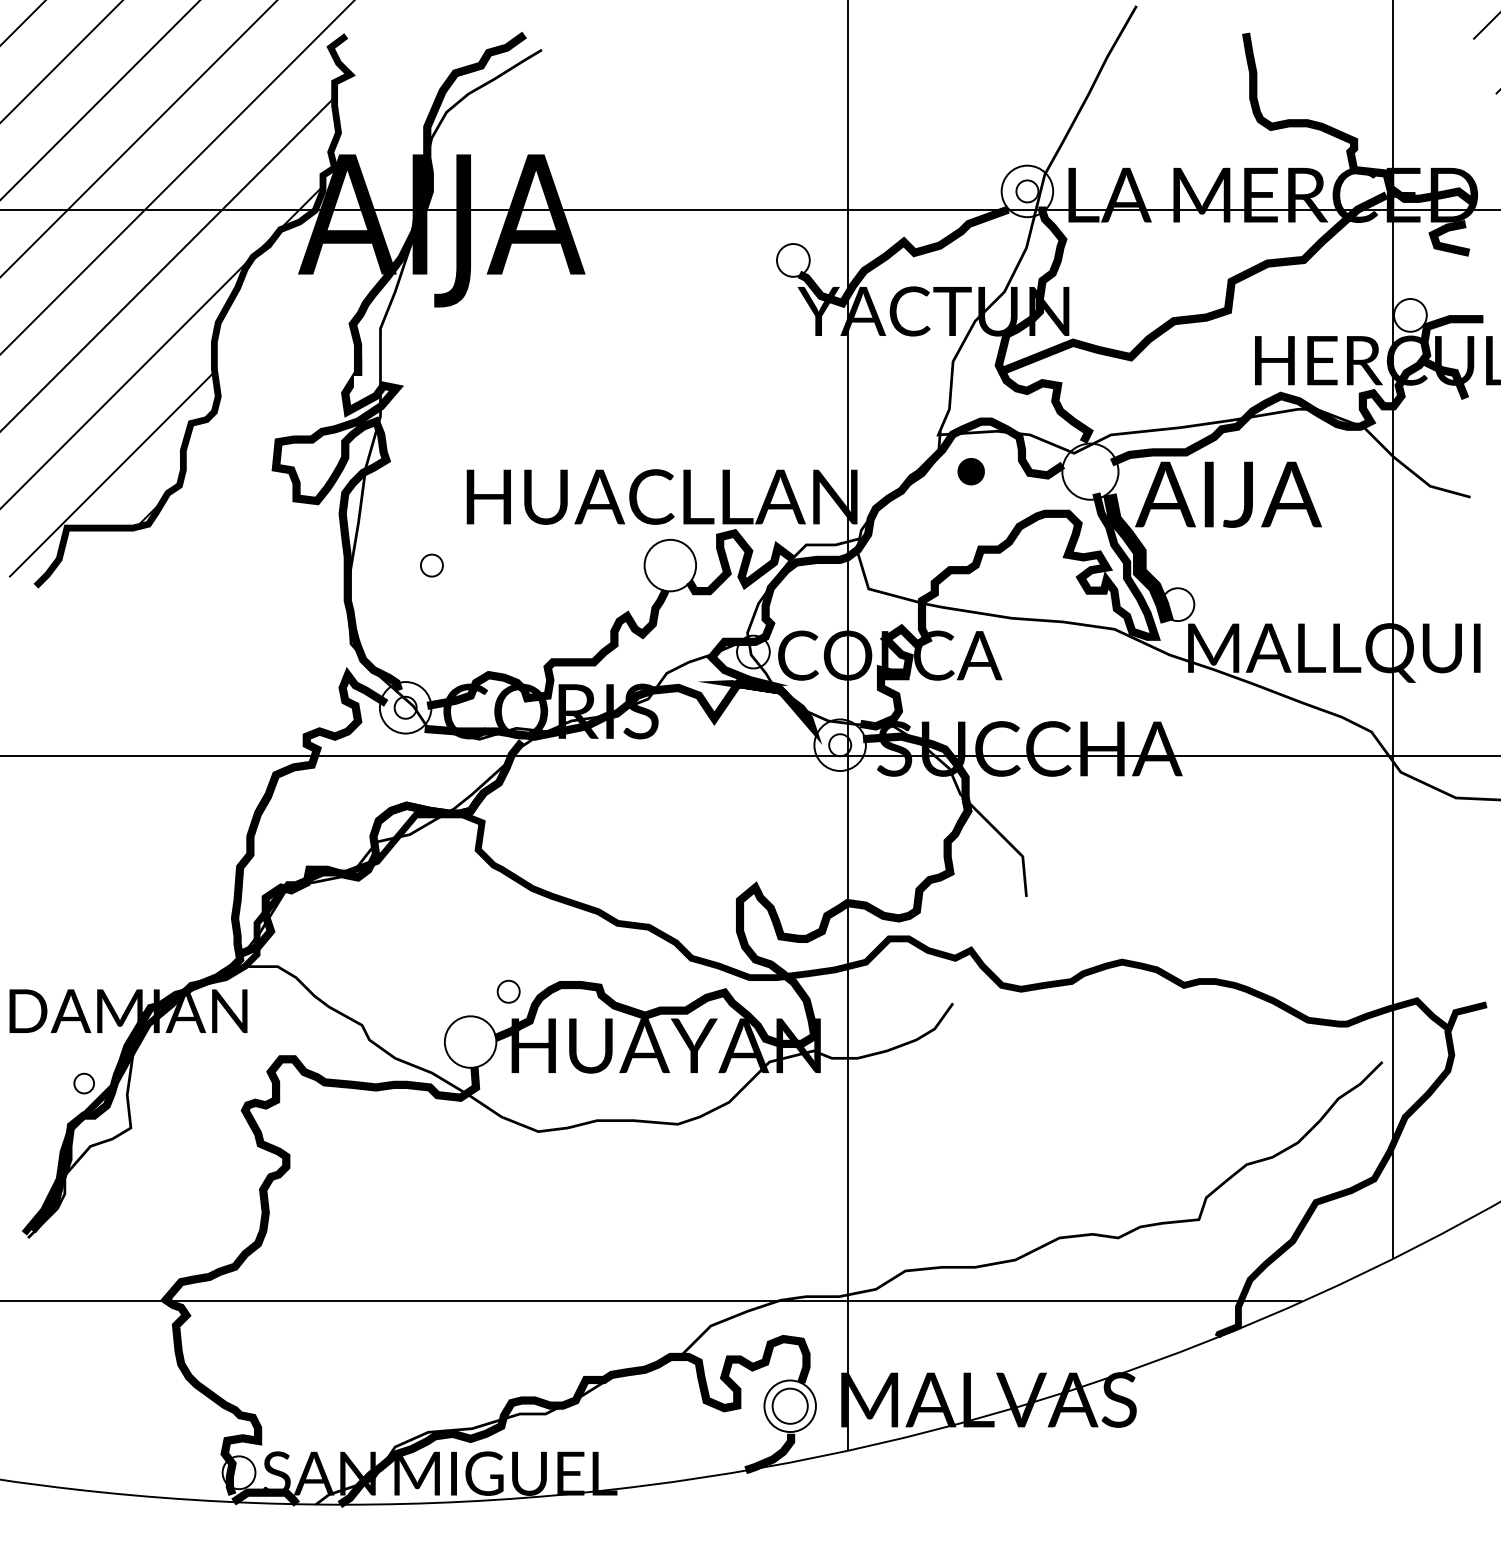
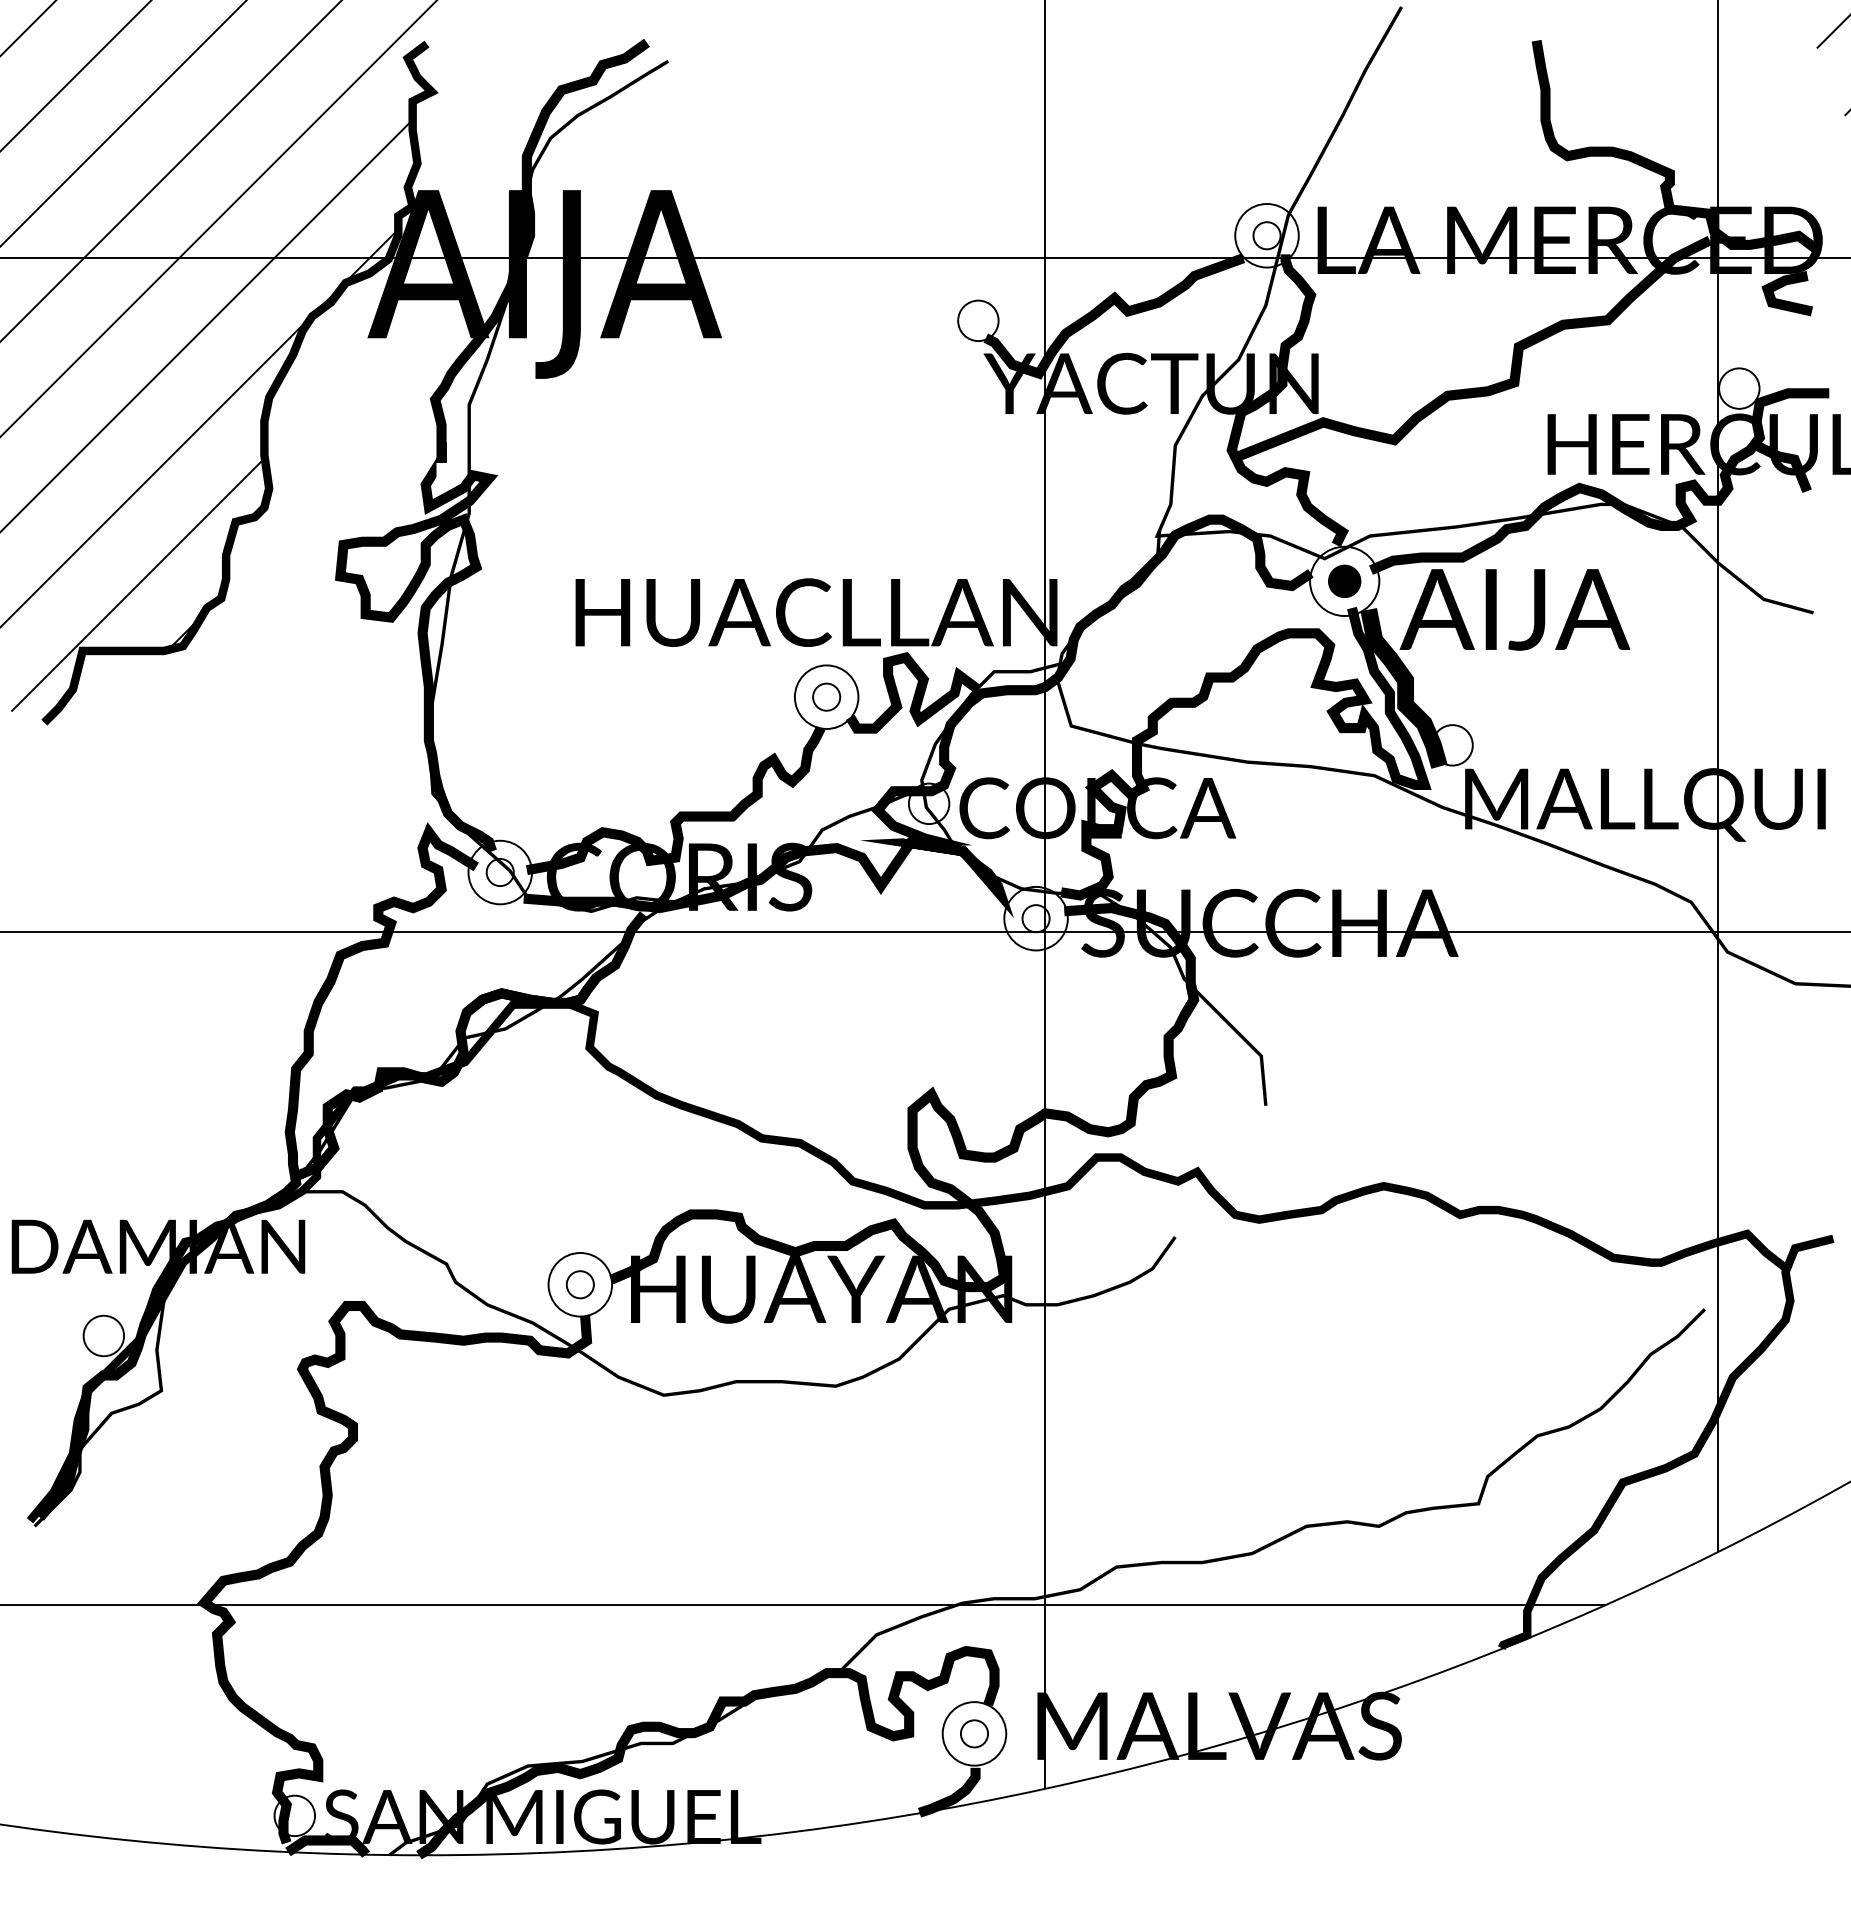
part: (971, 470) -> (1344, 580), moved
circle: (431, 565) -> (826, 696), moved
circle: (508, 991) -> (579, 1284), moved
circle: (83, 1083) -> (103, 1335), size x1.67
circle: (790, 1405) -> (974, 1733), size x0.62

